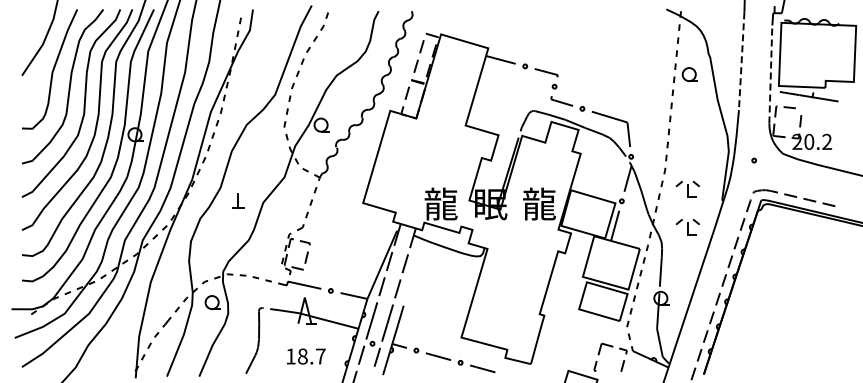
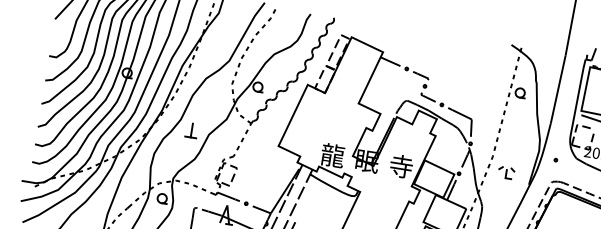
line: (741, 61) -> (558, 89), dashed -> solid
line: (770, 73) -> (576, 101), dashed -> solid
part: (237, 200) -> (191, 130), size x1.43
text: (539, 203) -> (401, 166), 龍 -> 寺
part: (687, 227) -> (501, 199), removed

